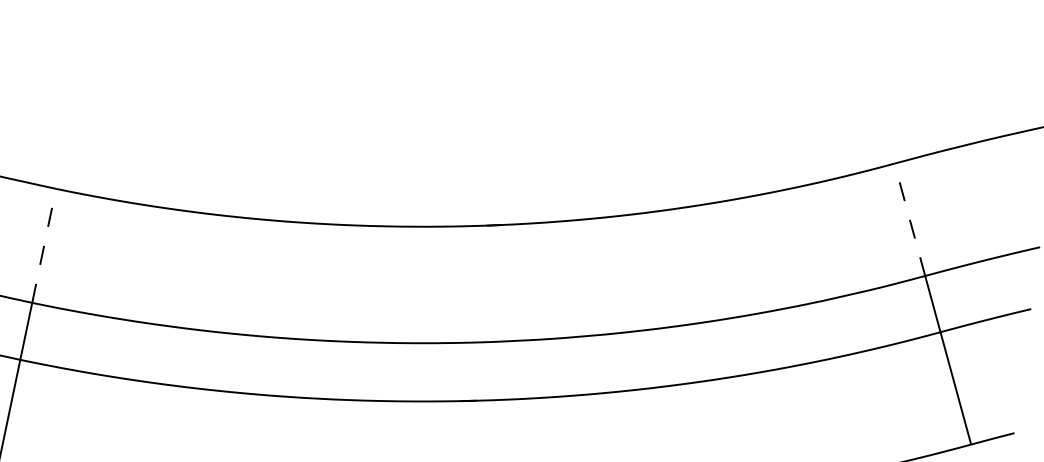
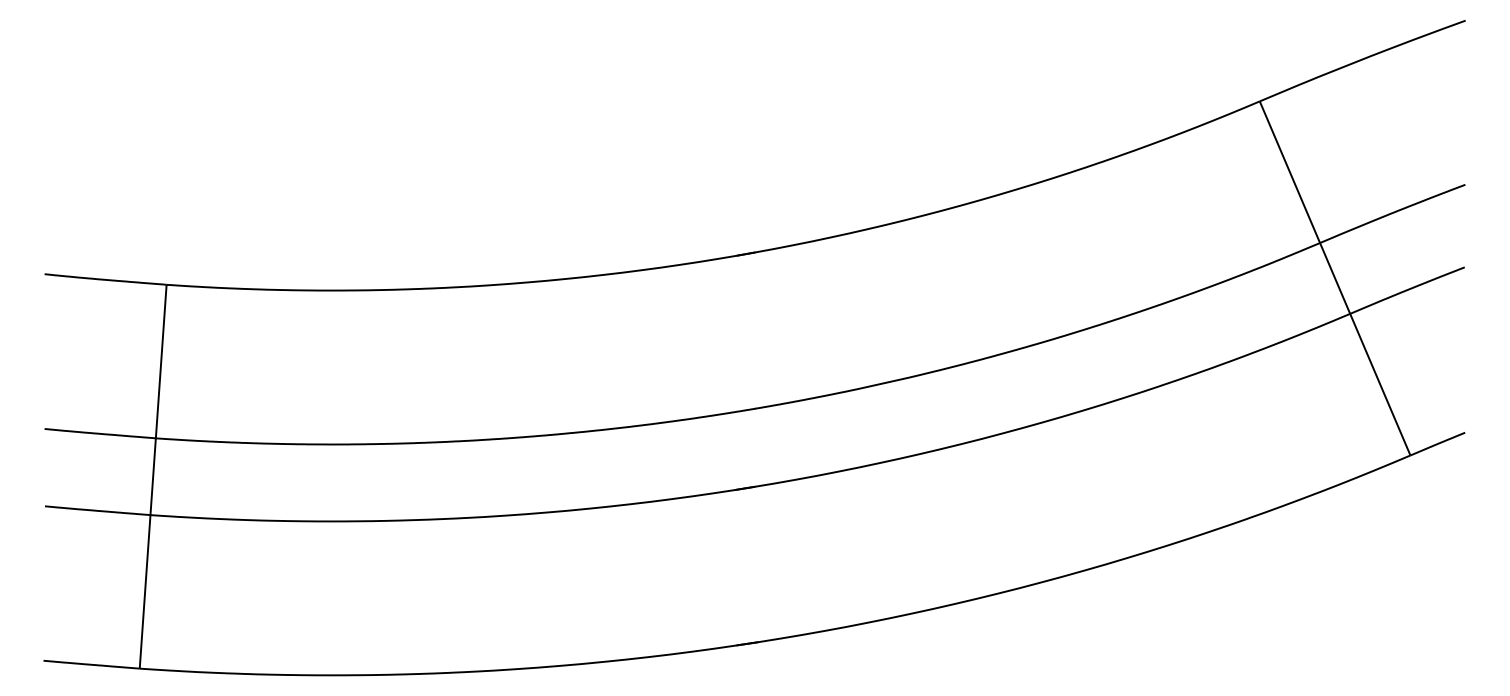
line: (909, 219) -> (1289, 172), dashed -> solid
line: (44, 245) -> (161, 361), dashed -> solid

